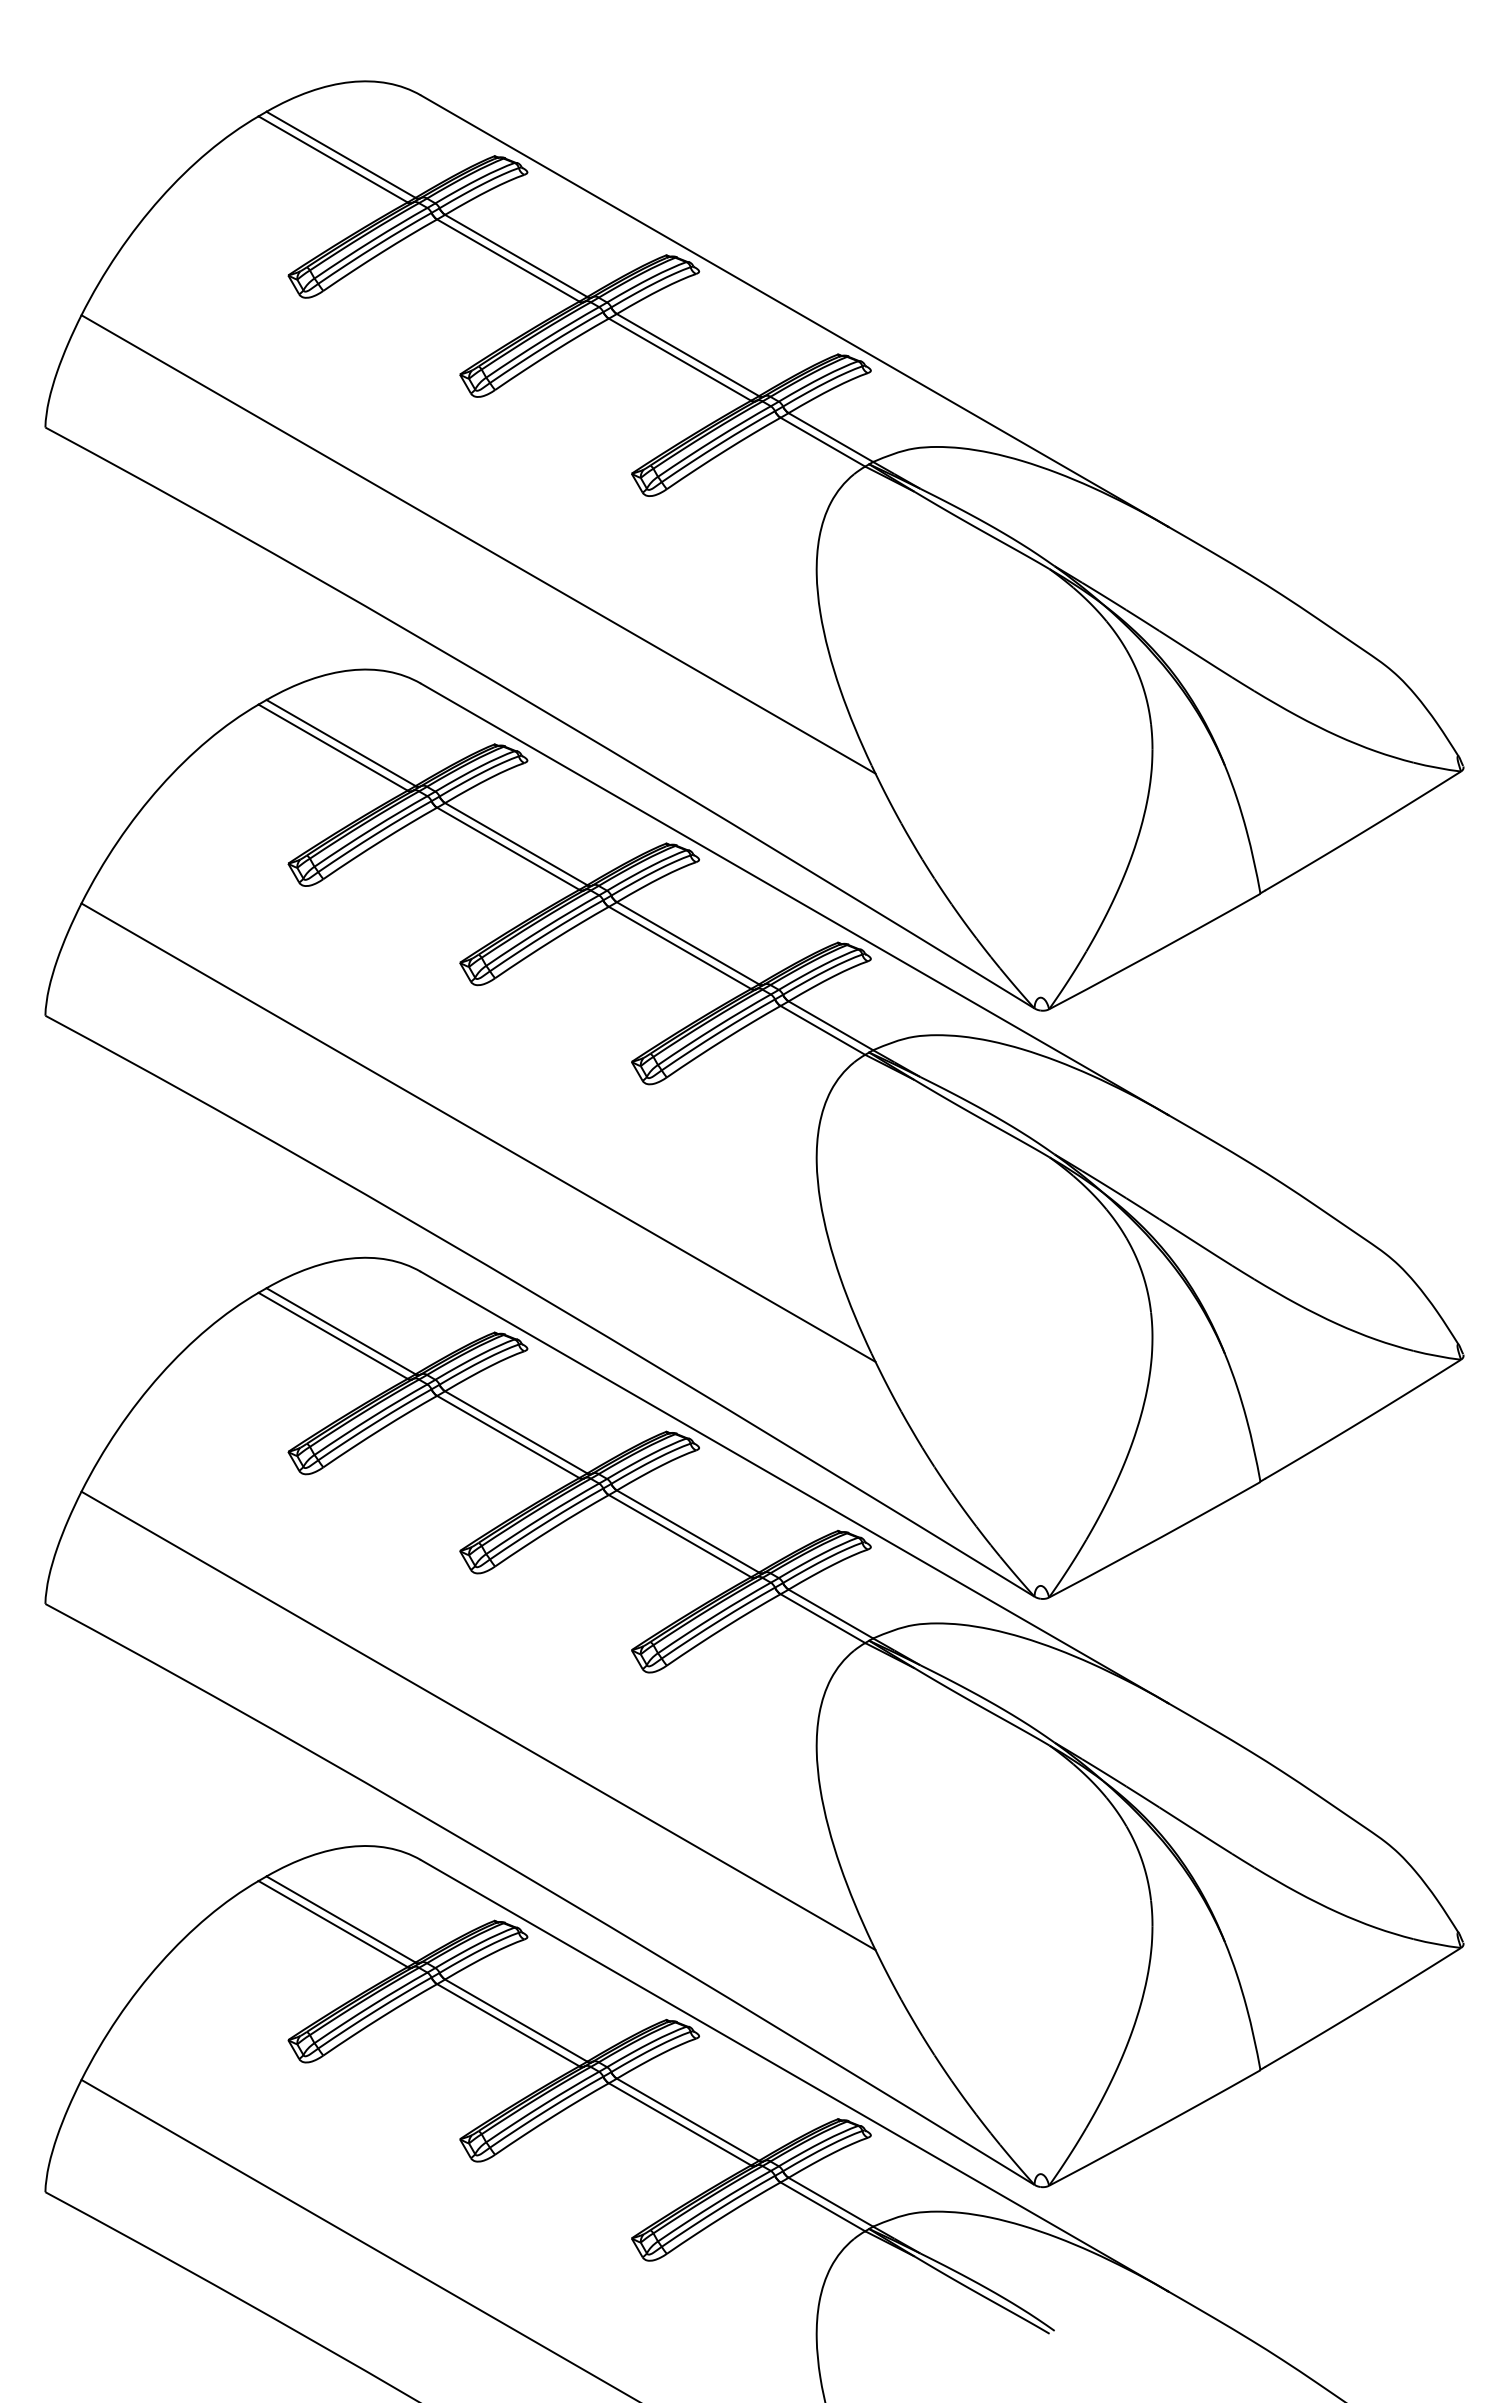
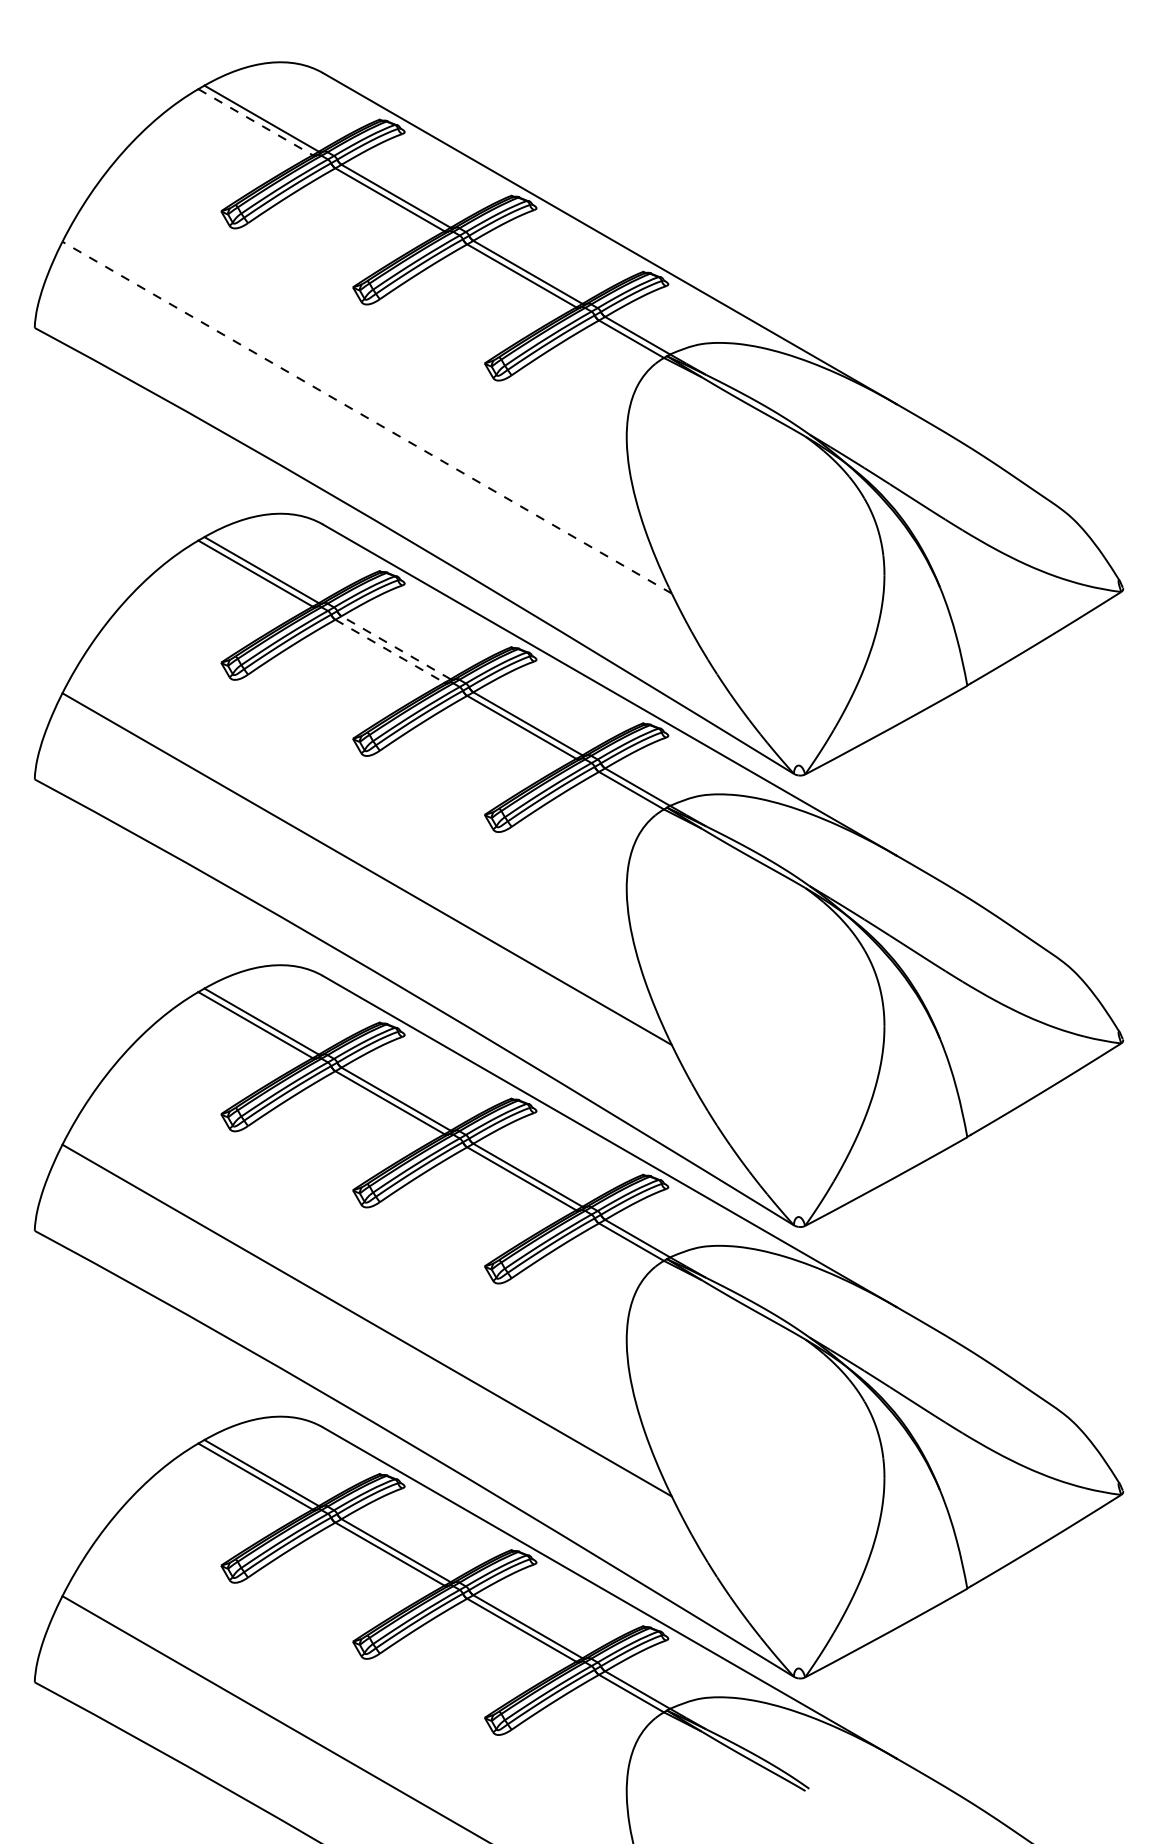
line: (333, 159) -> (255, 122), solid -> dashed
line: (478, 544) -> (367, 417), solid -> dashed
line: (515, 843) -> (395, 647), solid -> dashed
line: (508, 849) -> (390, 651), solid -> dashed

